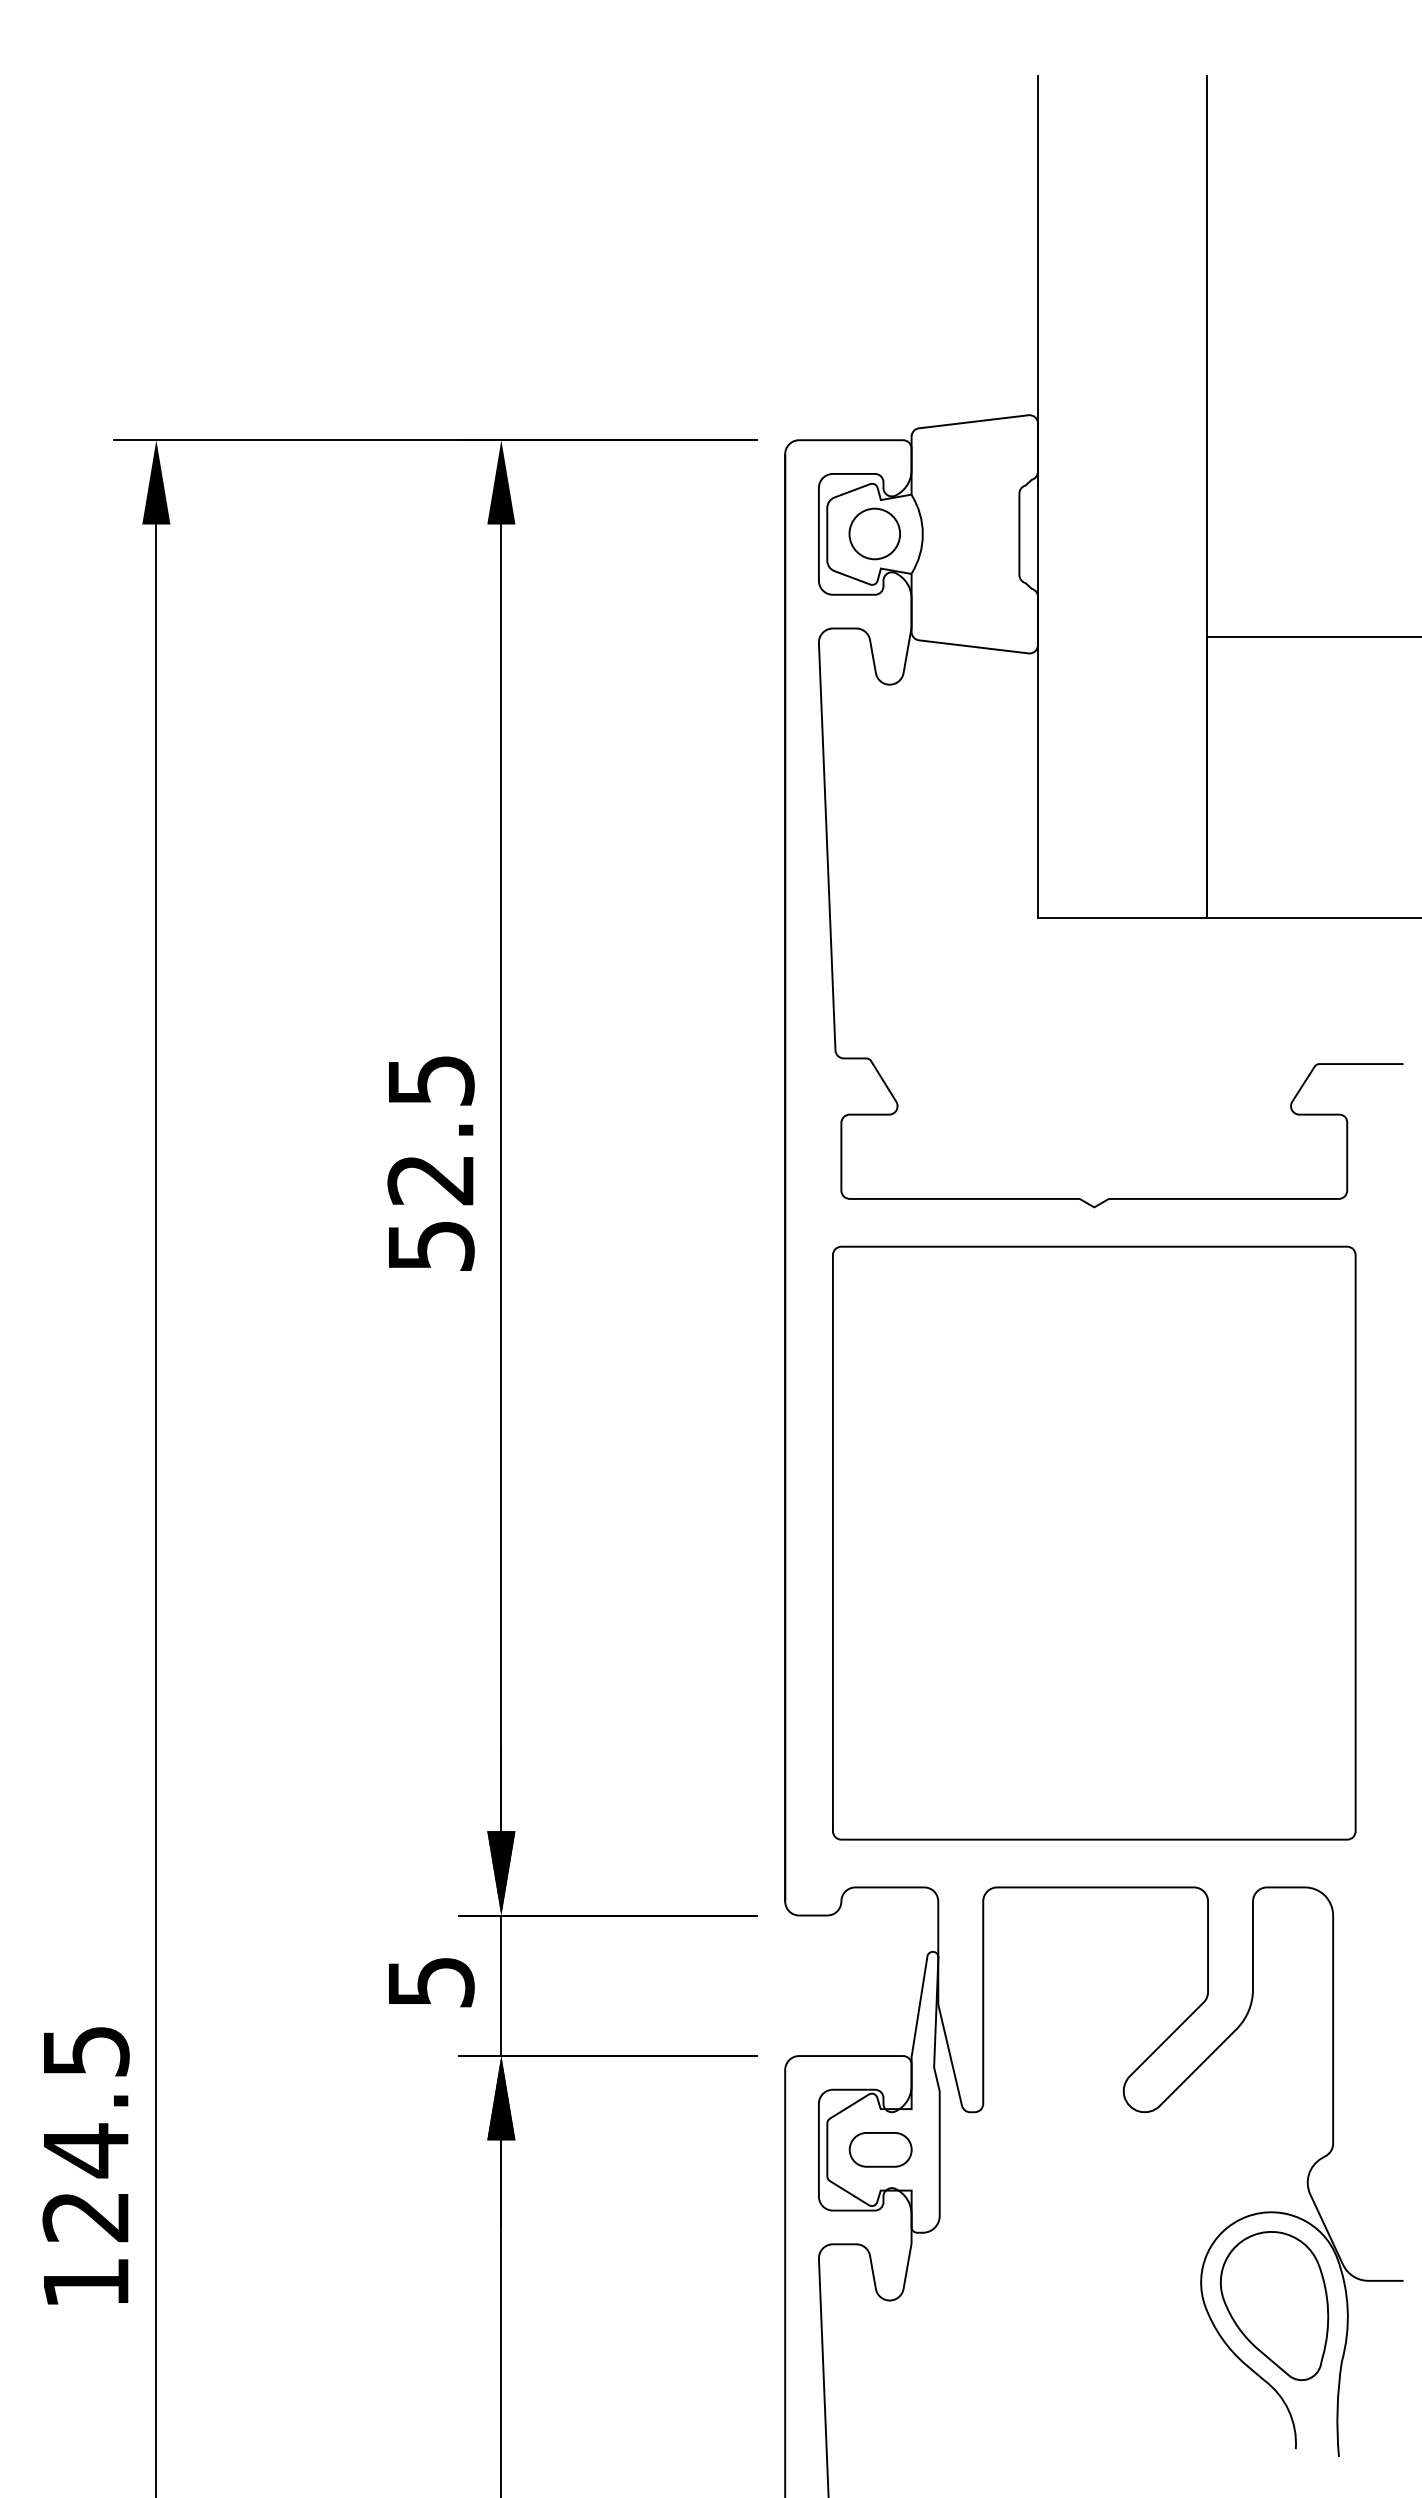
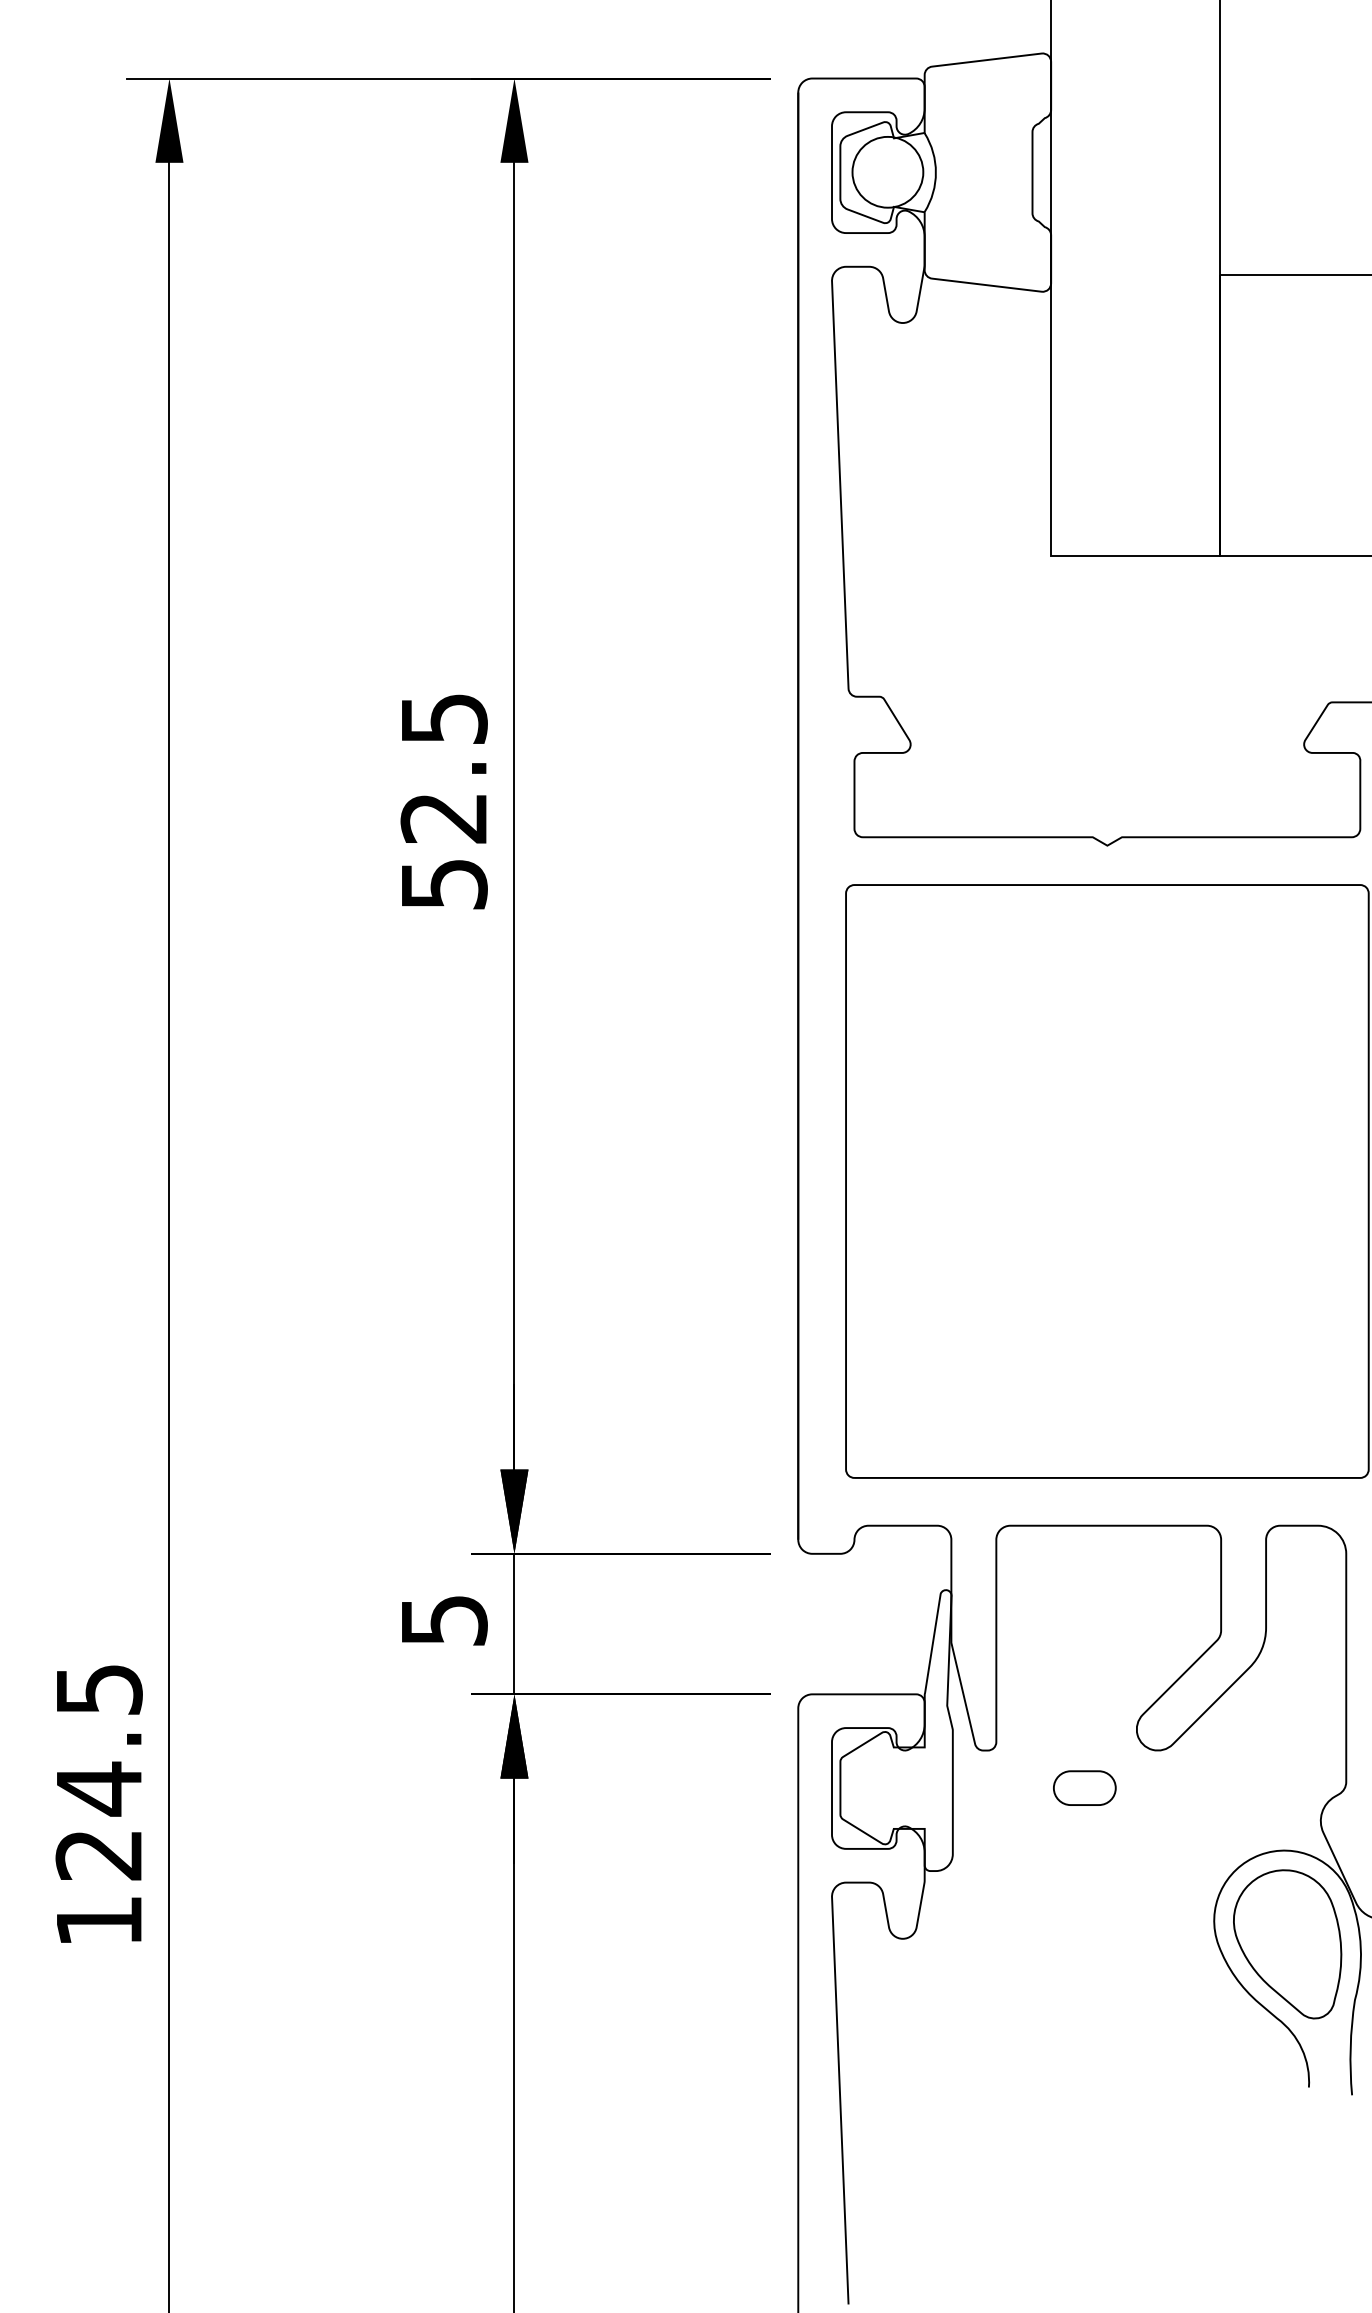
circle: (874, 533) -> (887, 171), size x1.4
part: (880, 2149) -> (1084, 1787), moved

